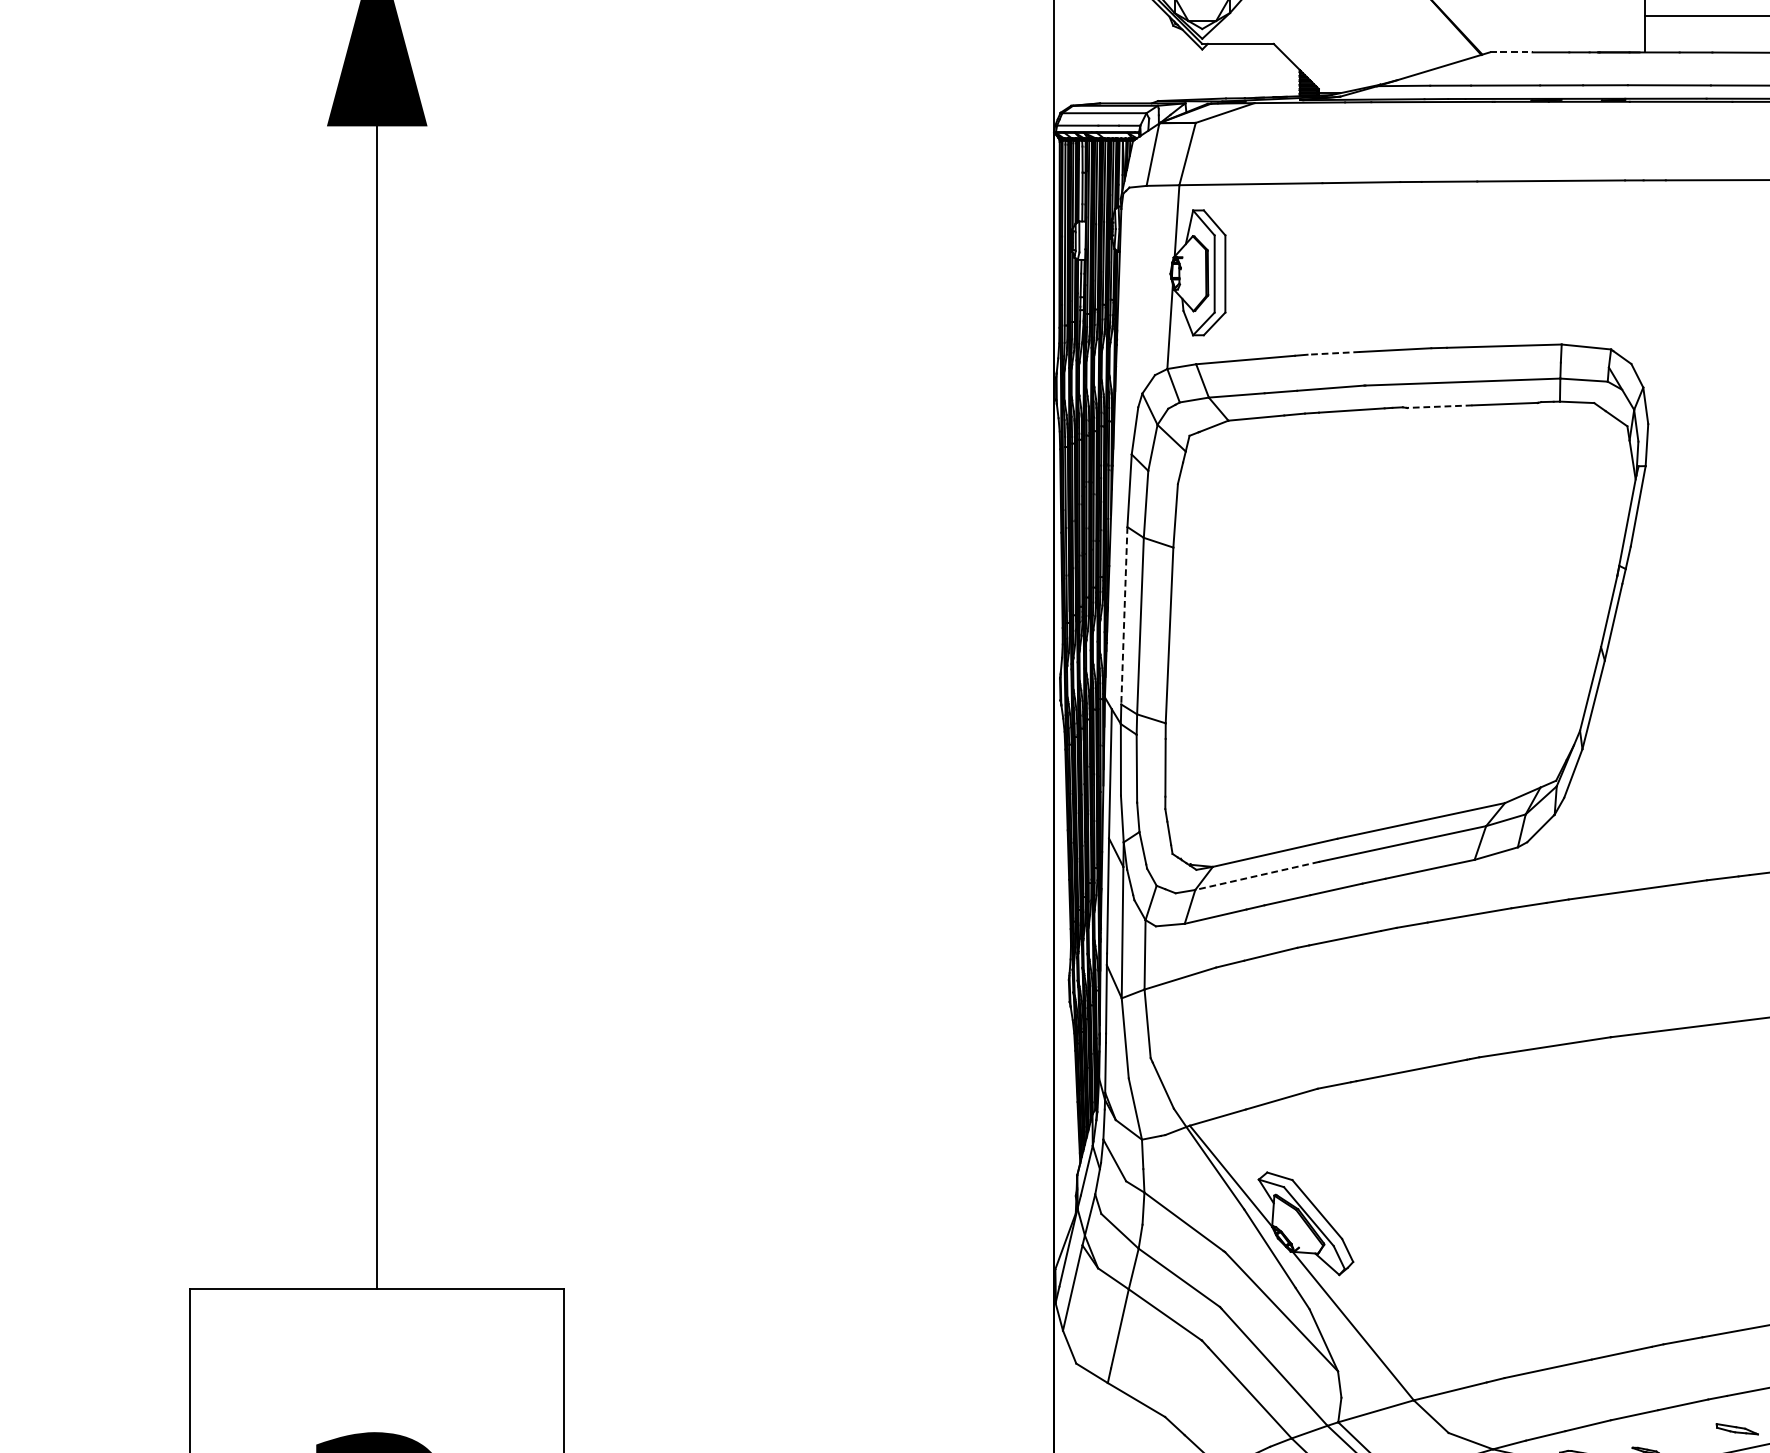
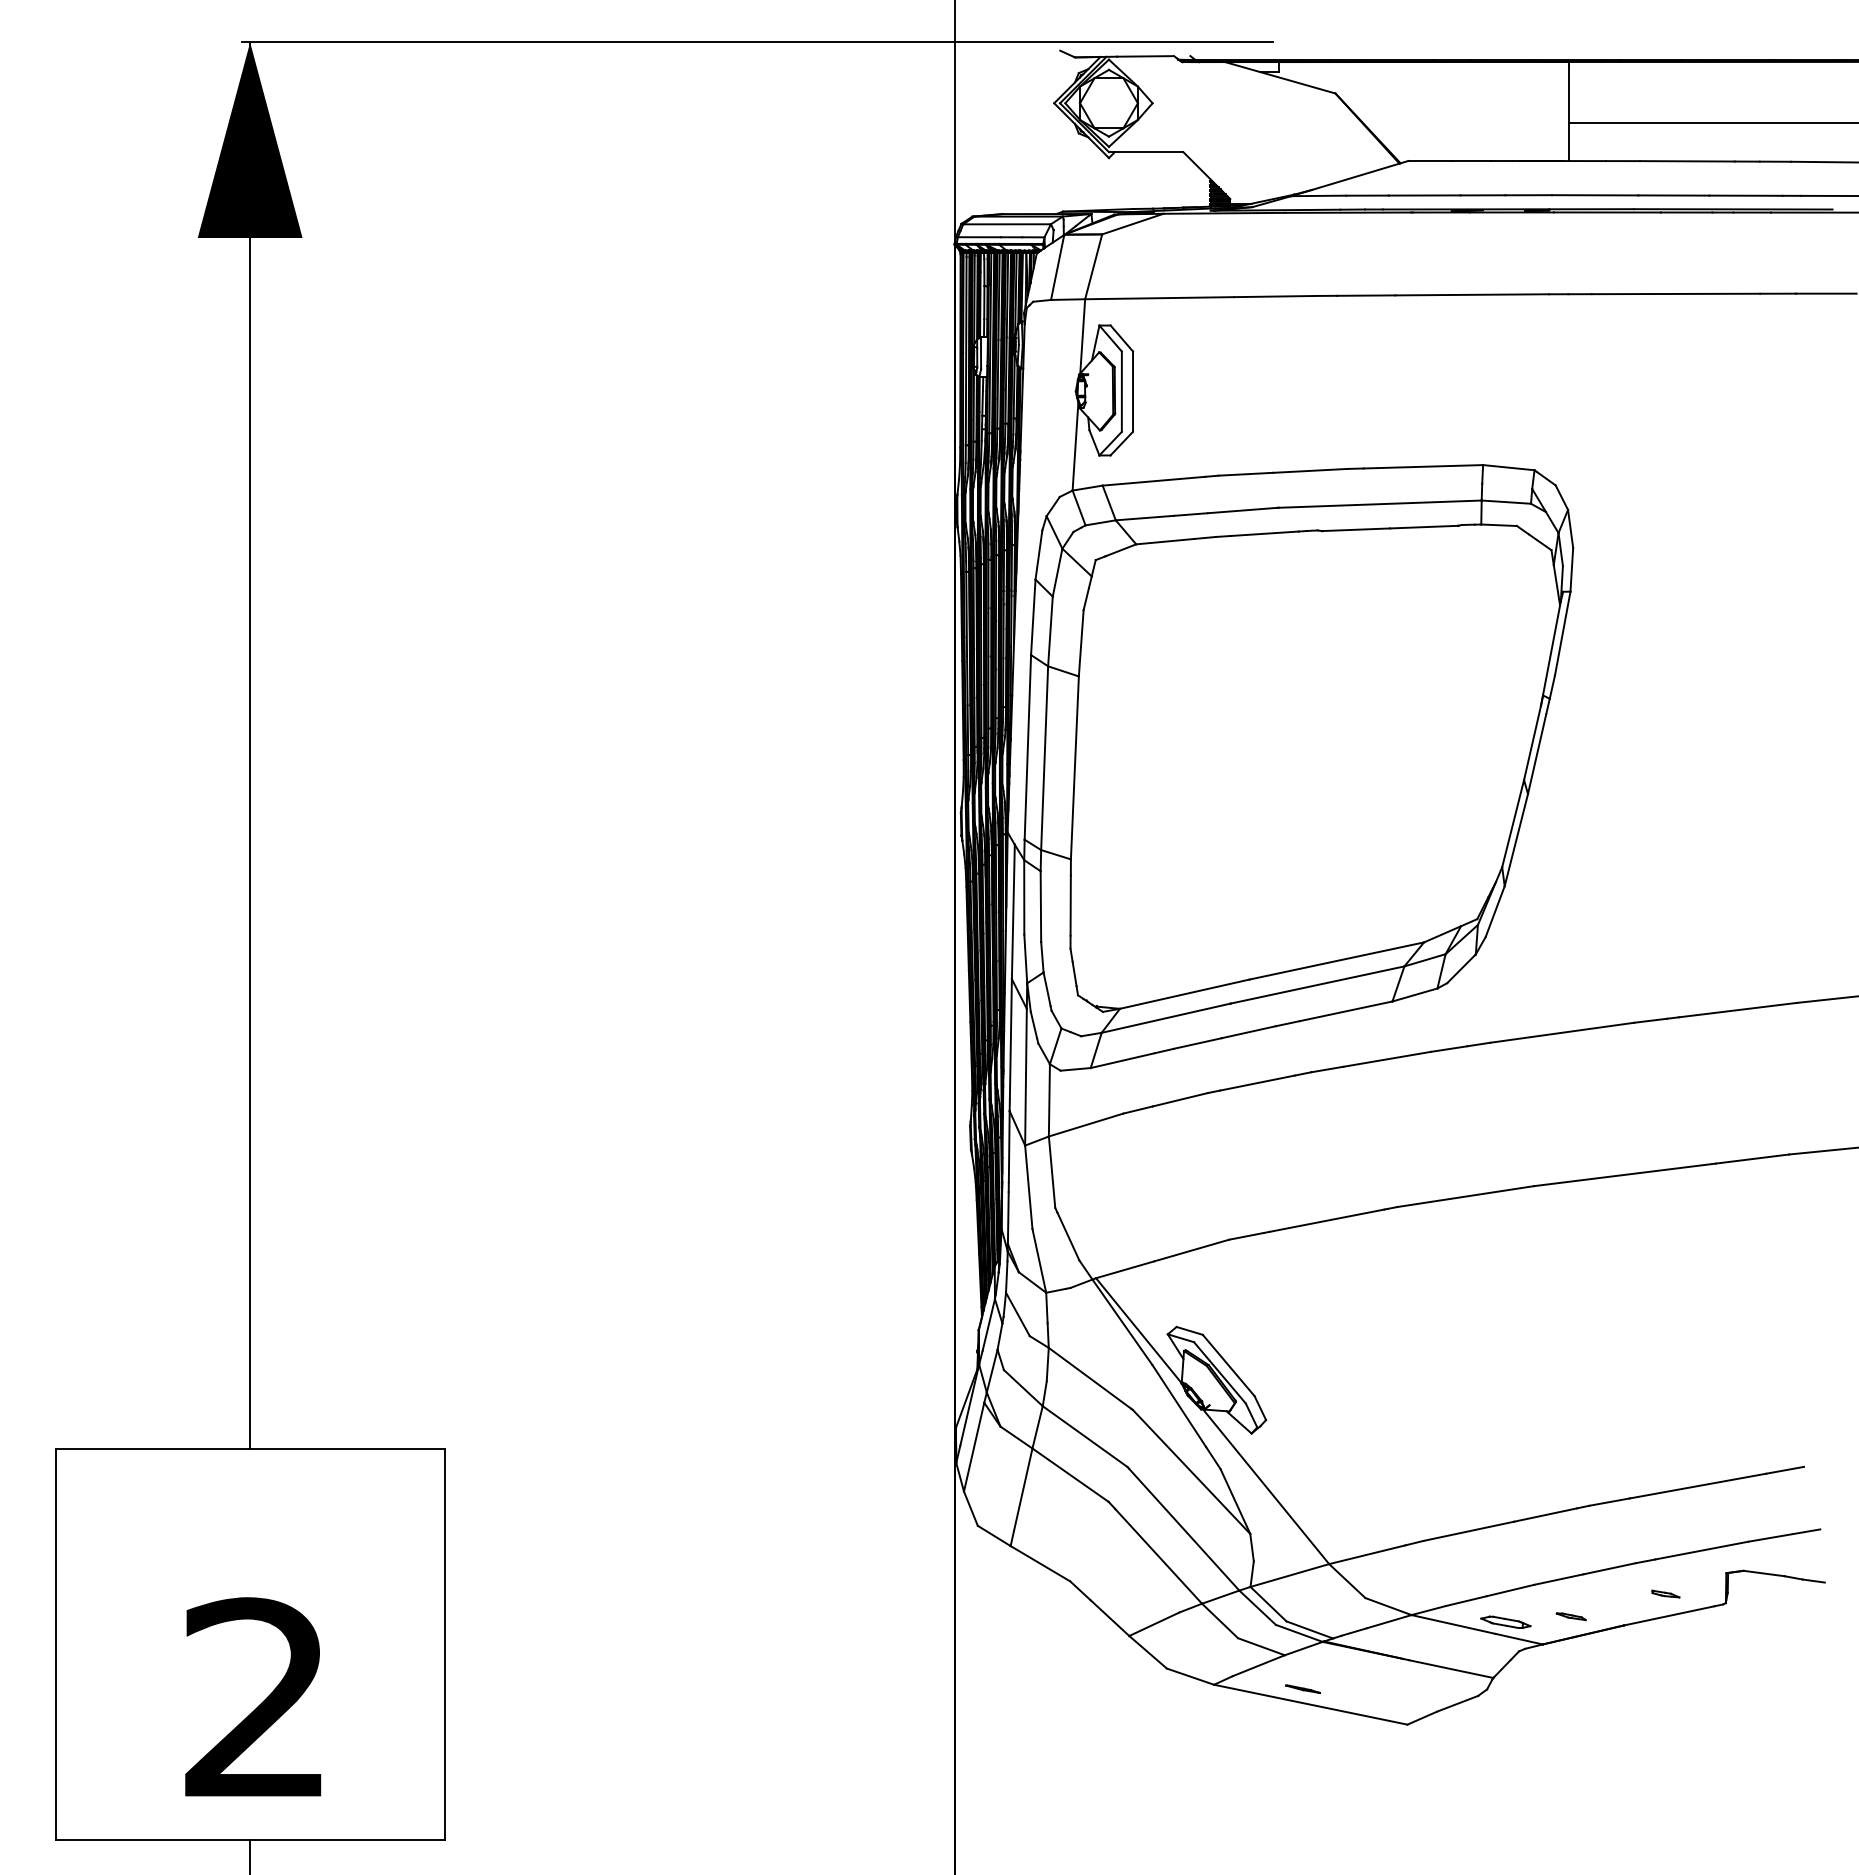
line: (1512, 51) -> (1431, 160), dashed -> solid
line: (1333, 353) -> (1245, 474), dashed -> solid
line: (1439, 406) -> (1355, 529), dashed -> solid
line: (1124, 615) -> (1027, 747), dashed -> solid
line: (1256, 876) -> (1165, 1018), dashed -> solid
part: (1736, 1428) -> (1665, 1593), size x0.62

